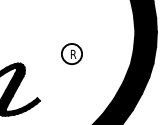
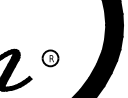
part: (71, 54) -> (50, 58), moved

